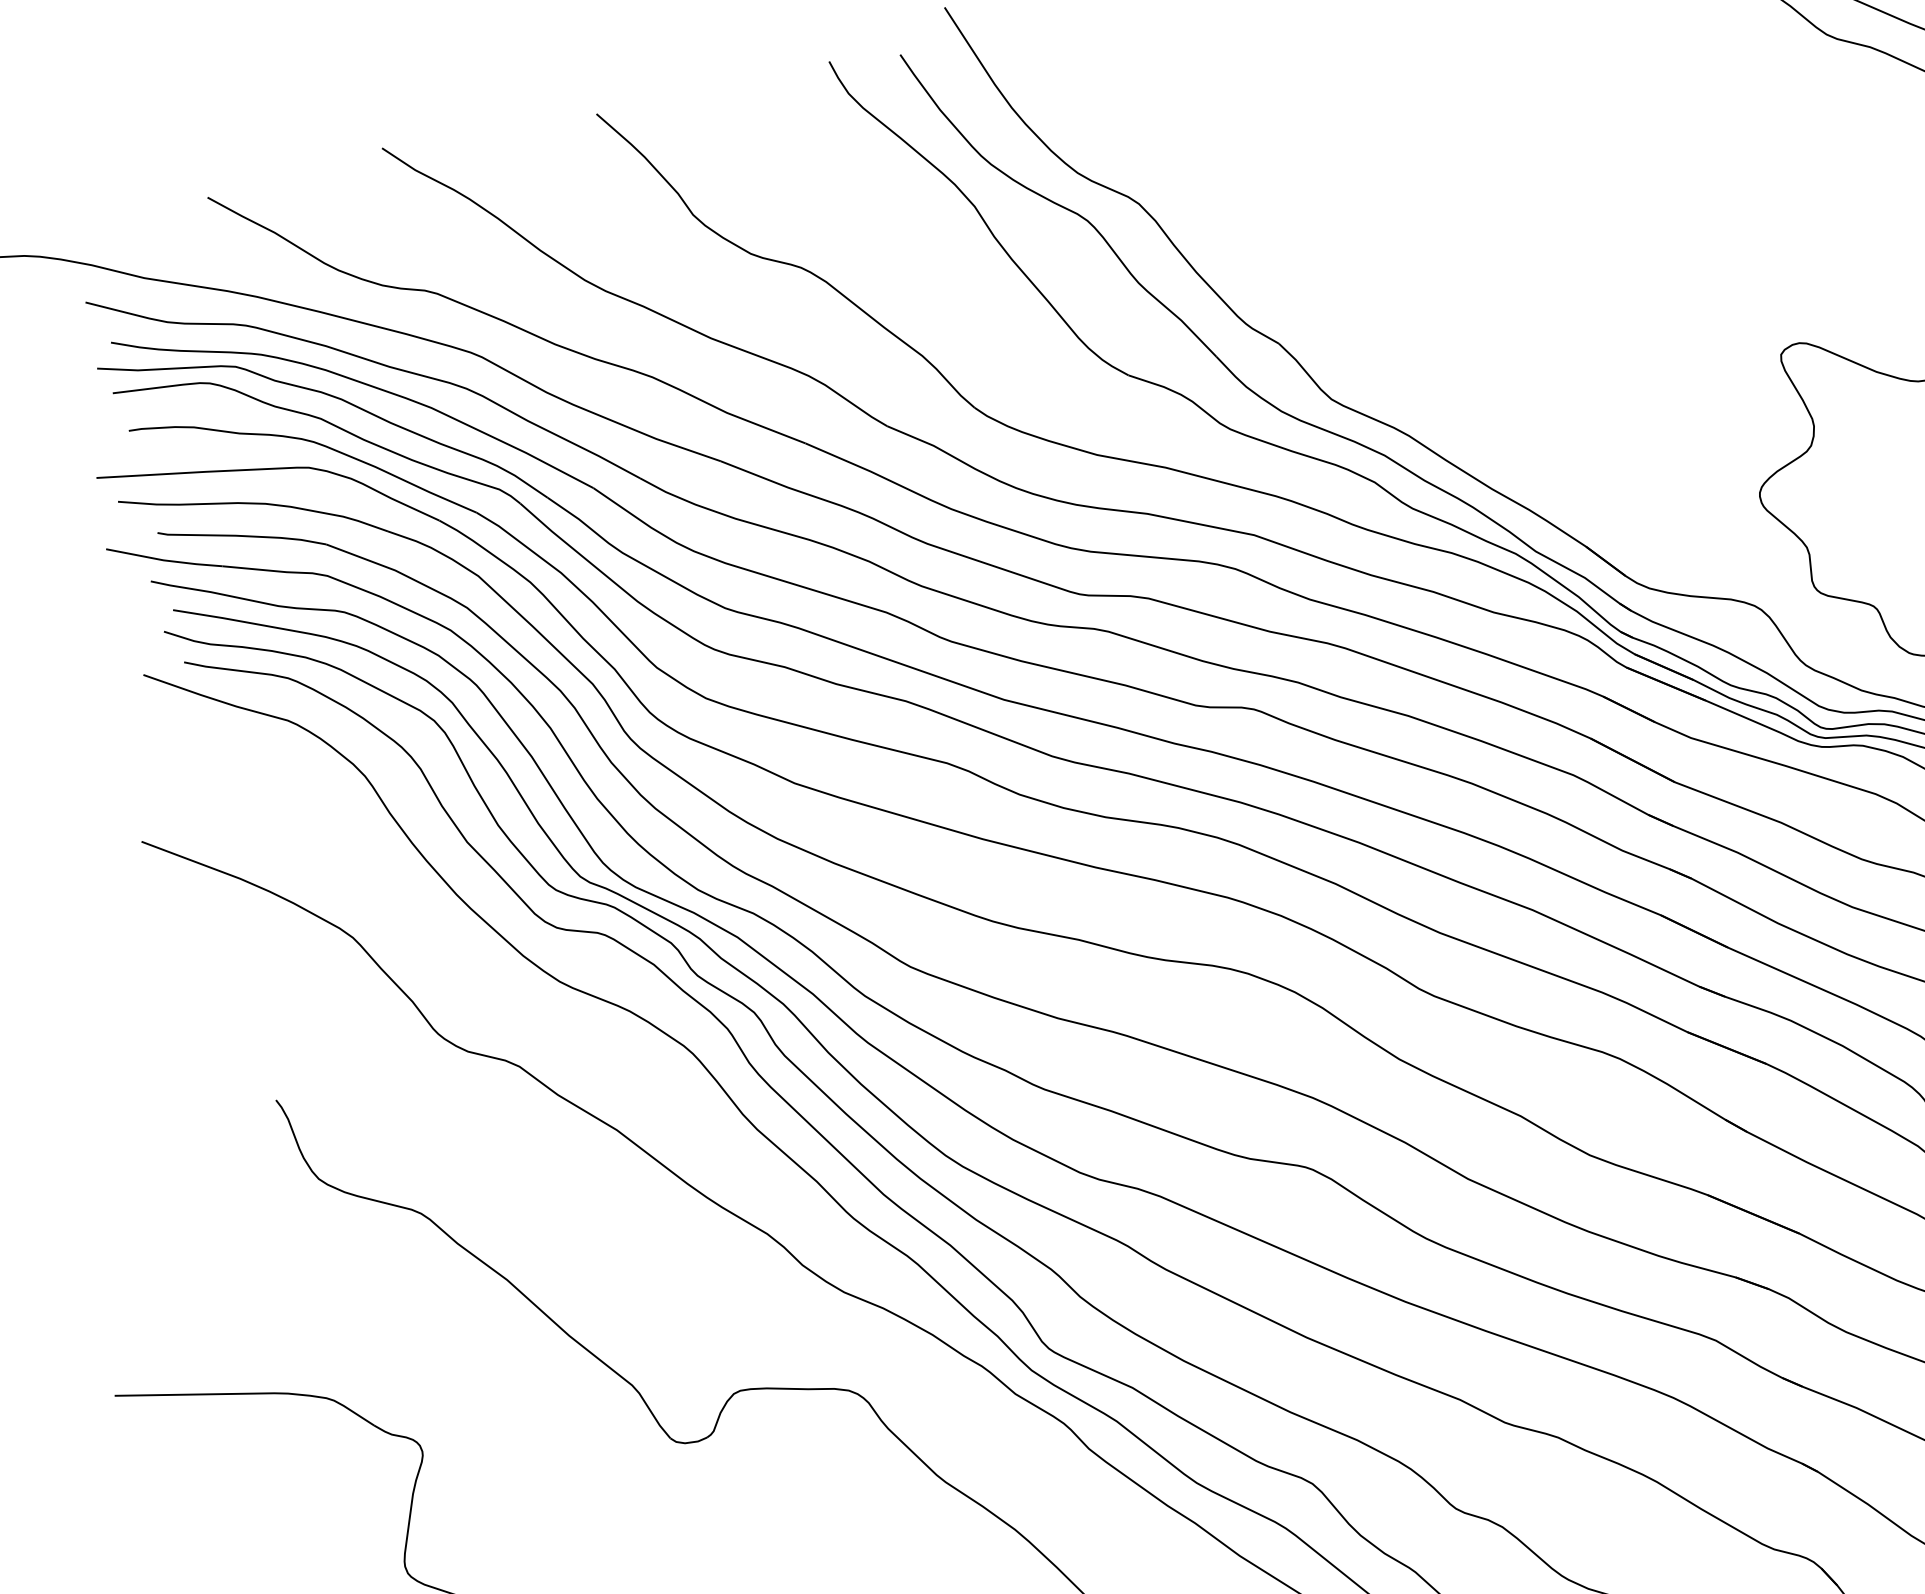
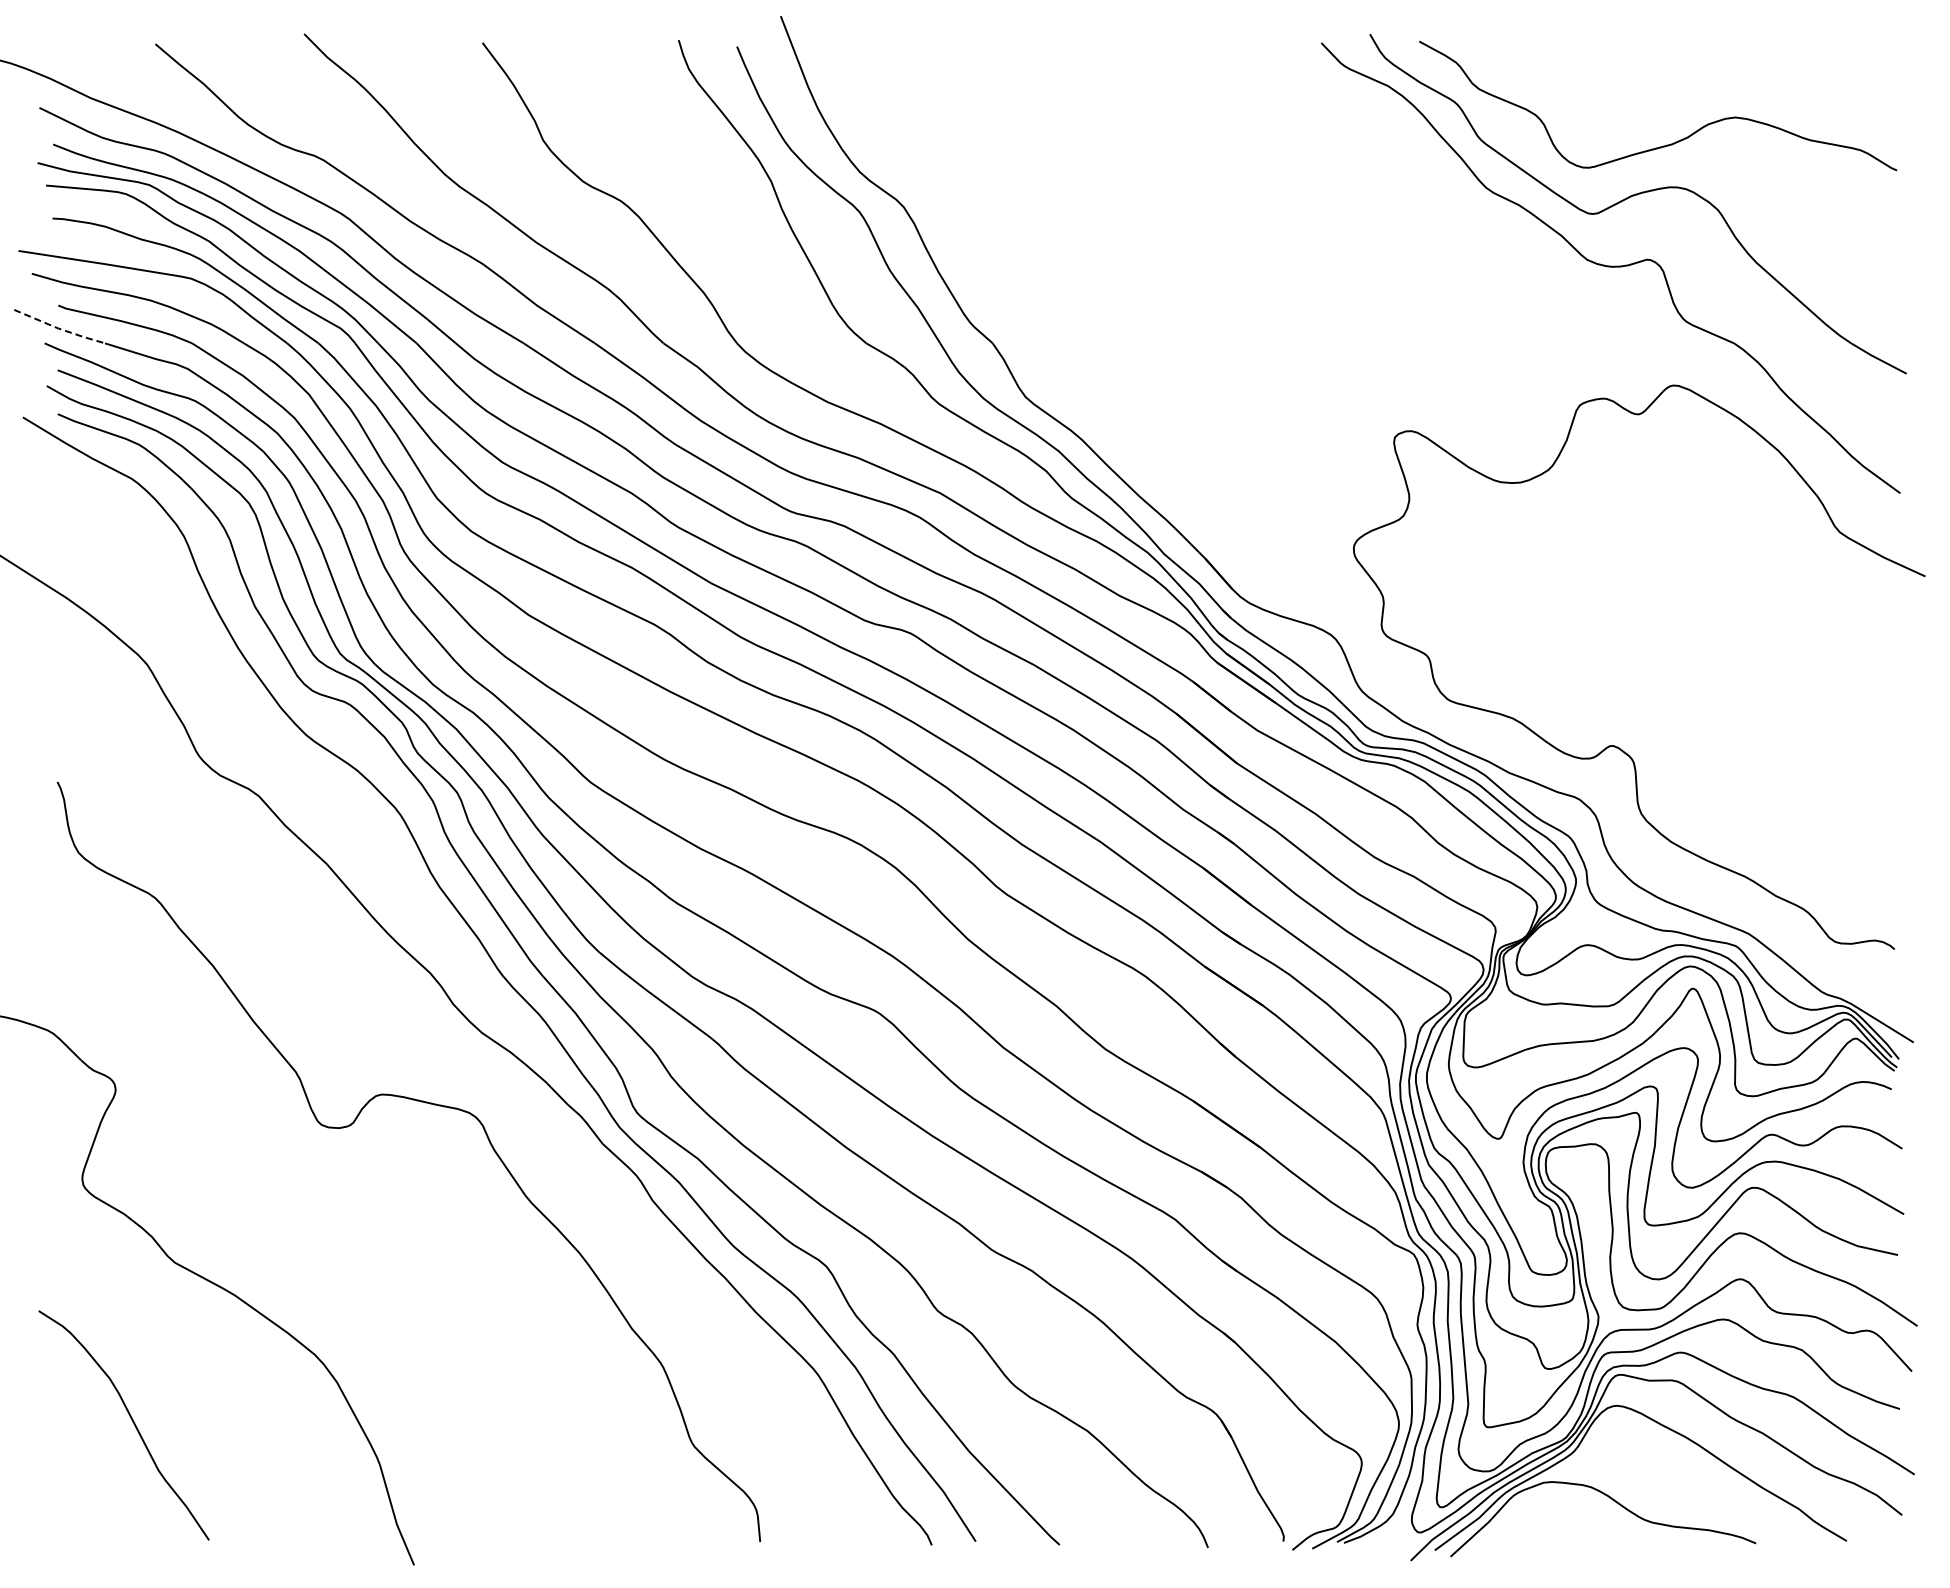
line: (164, 560) -> (59, 328), solid -> dashed

